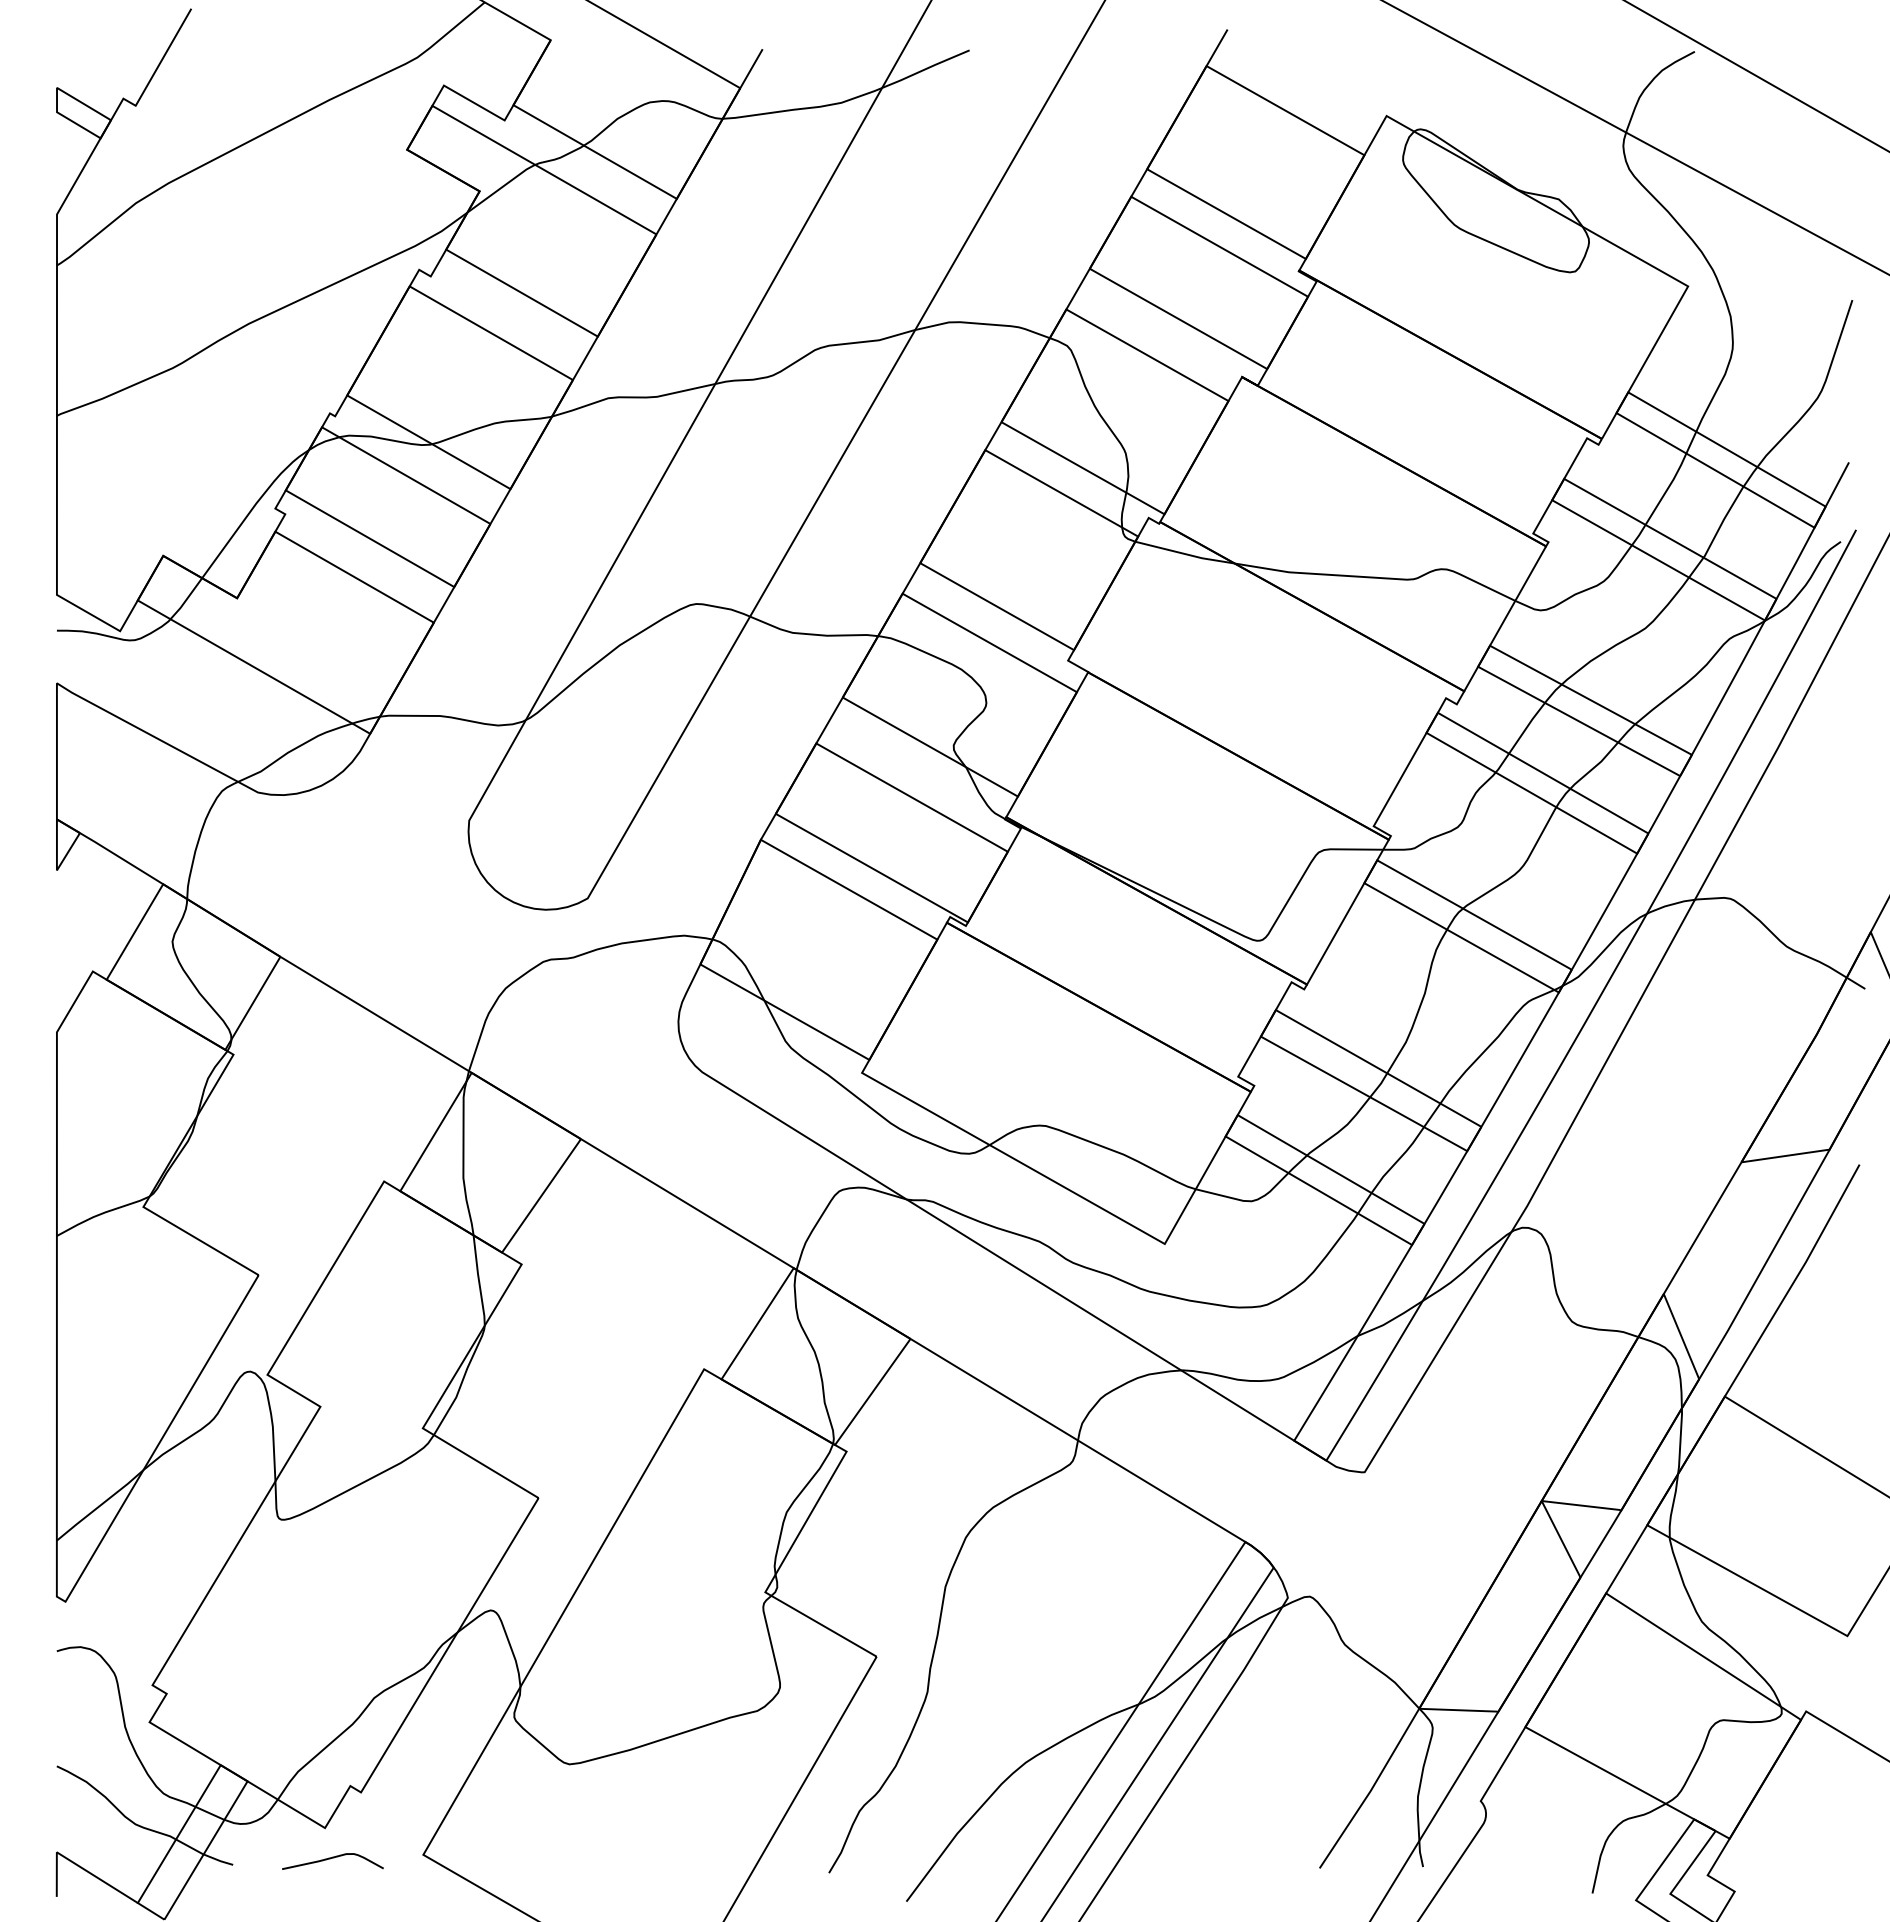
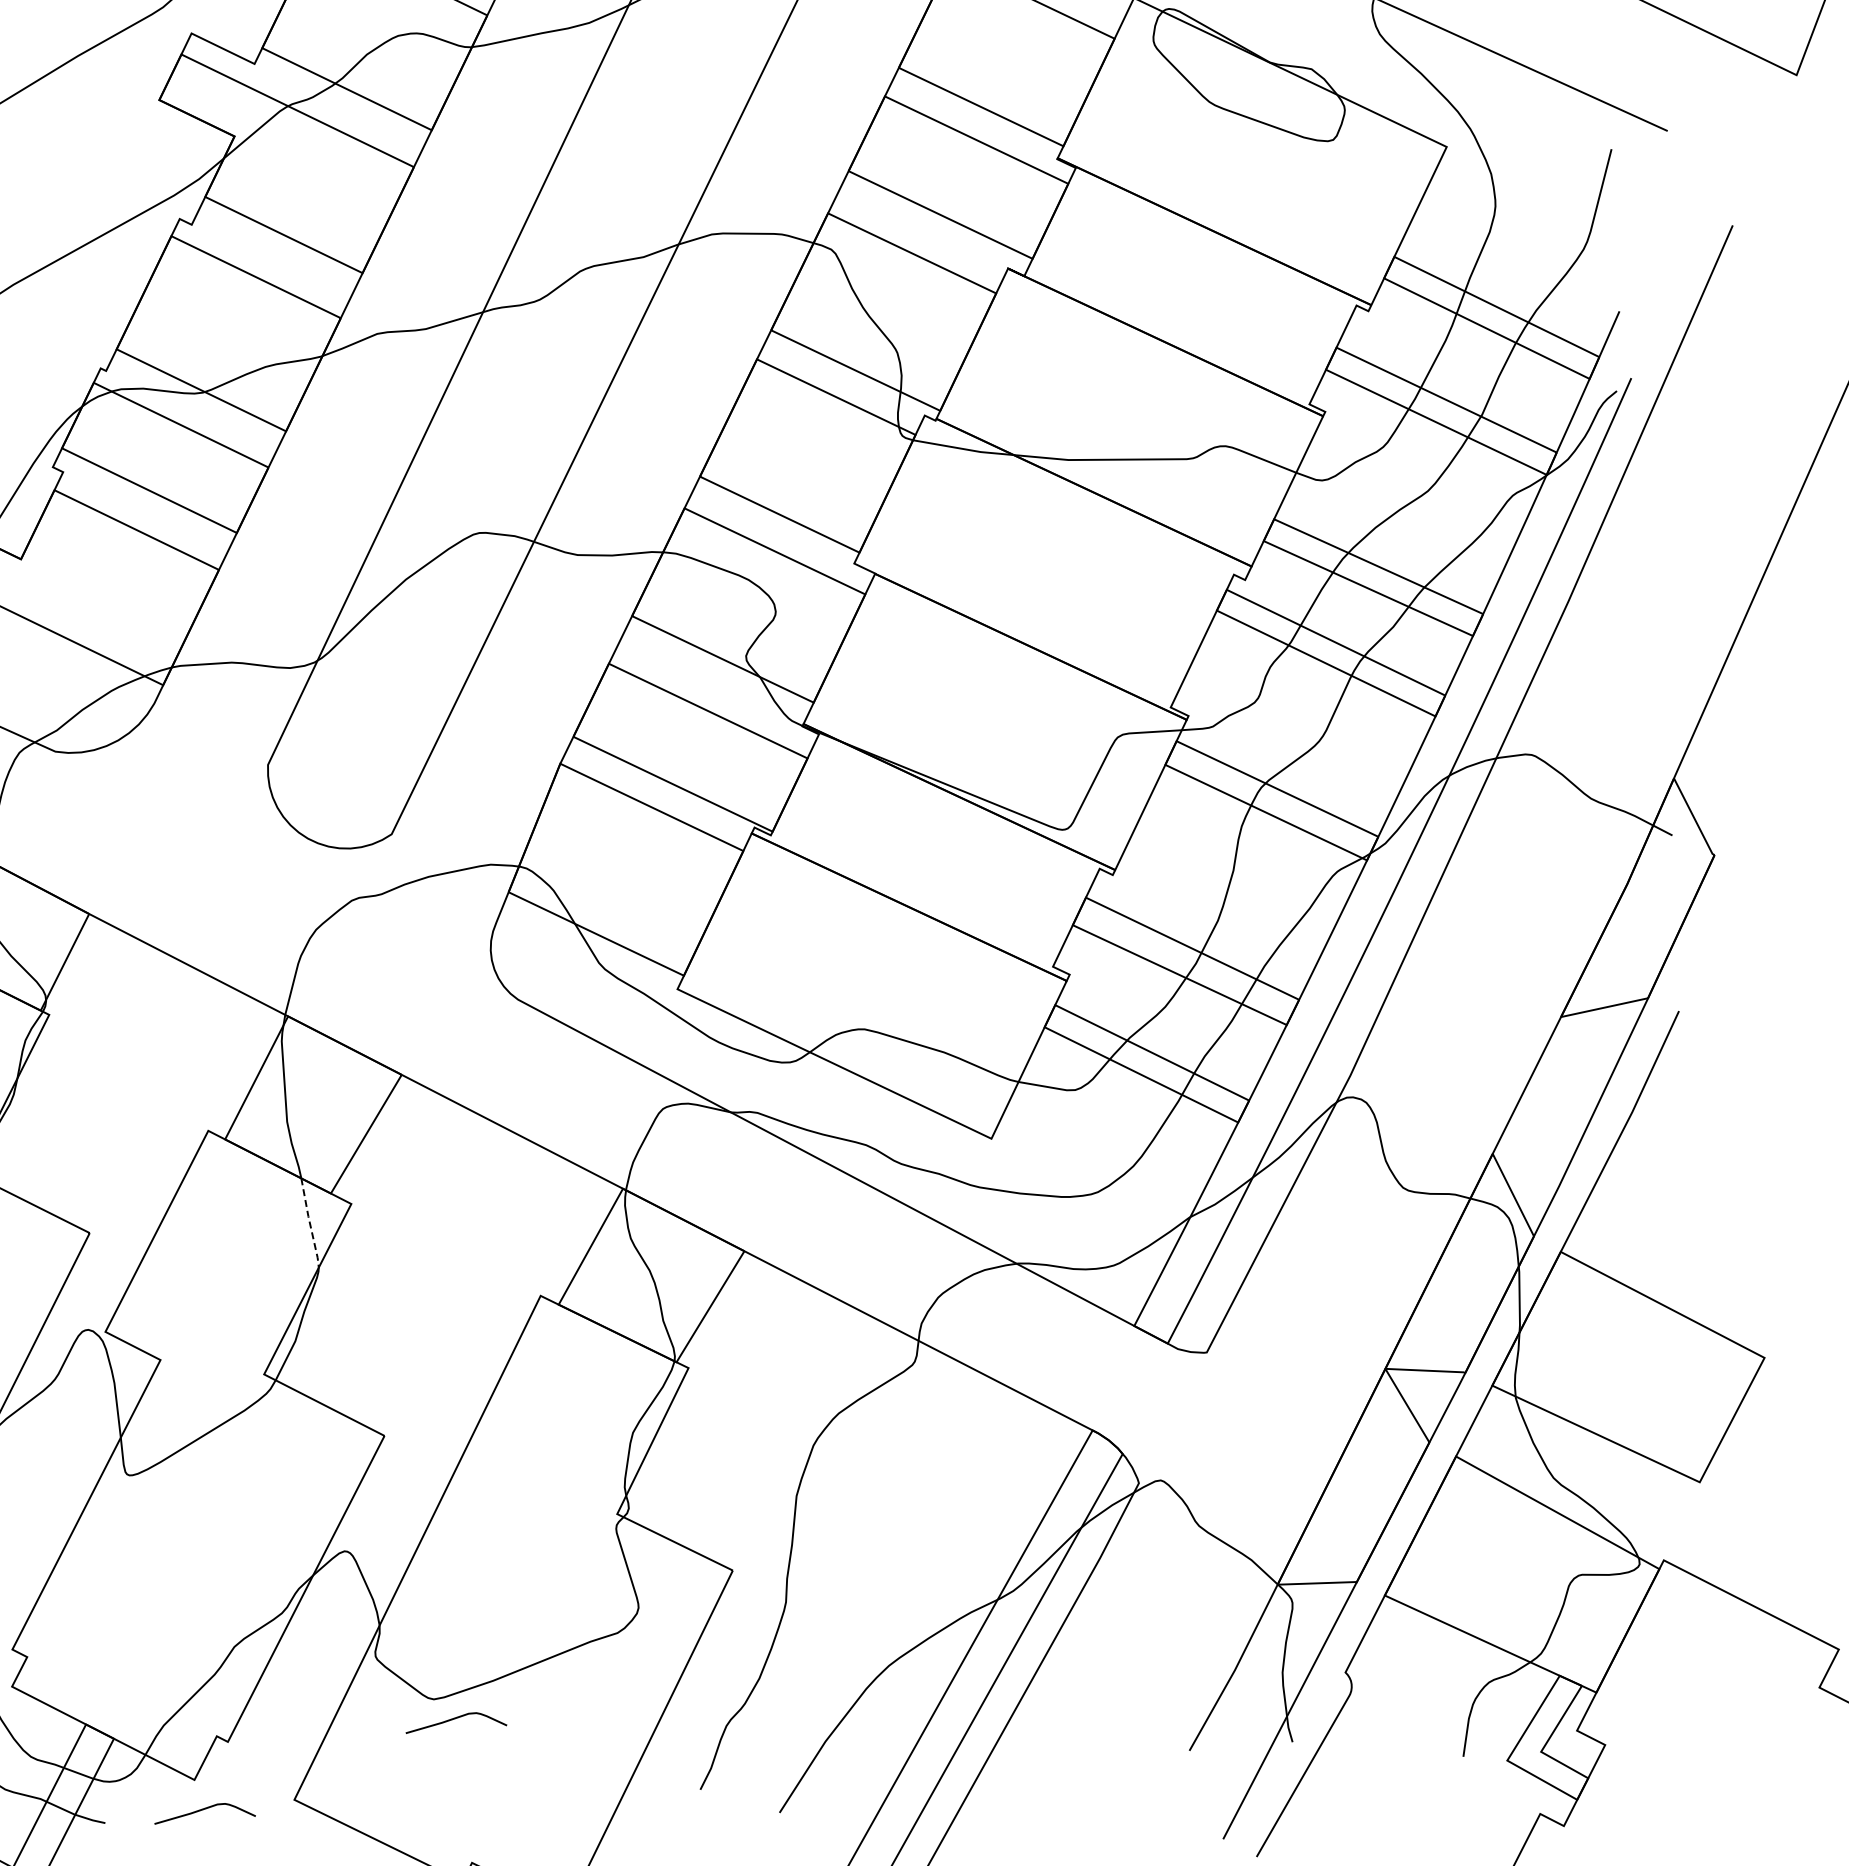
line: (479, 1280) -> (310, 1222), solid -> dashed
curve: (587, 1786) -> (453, 1720), added

